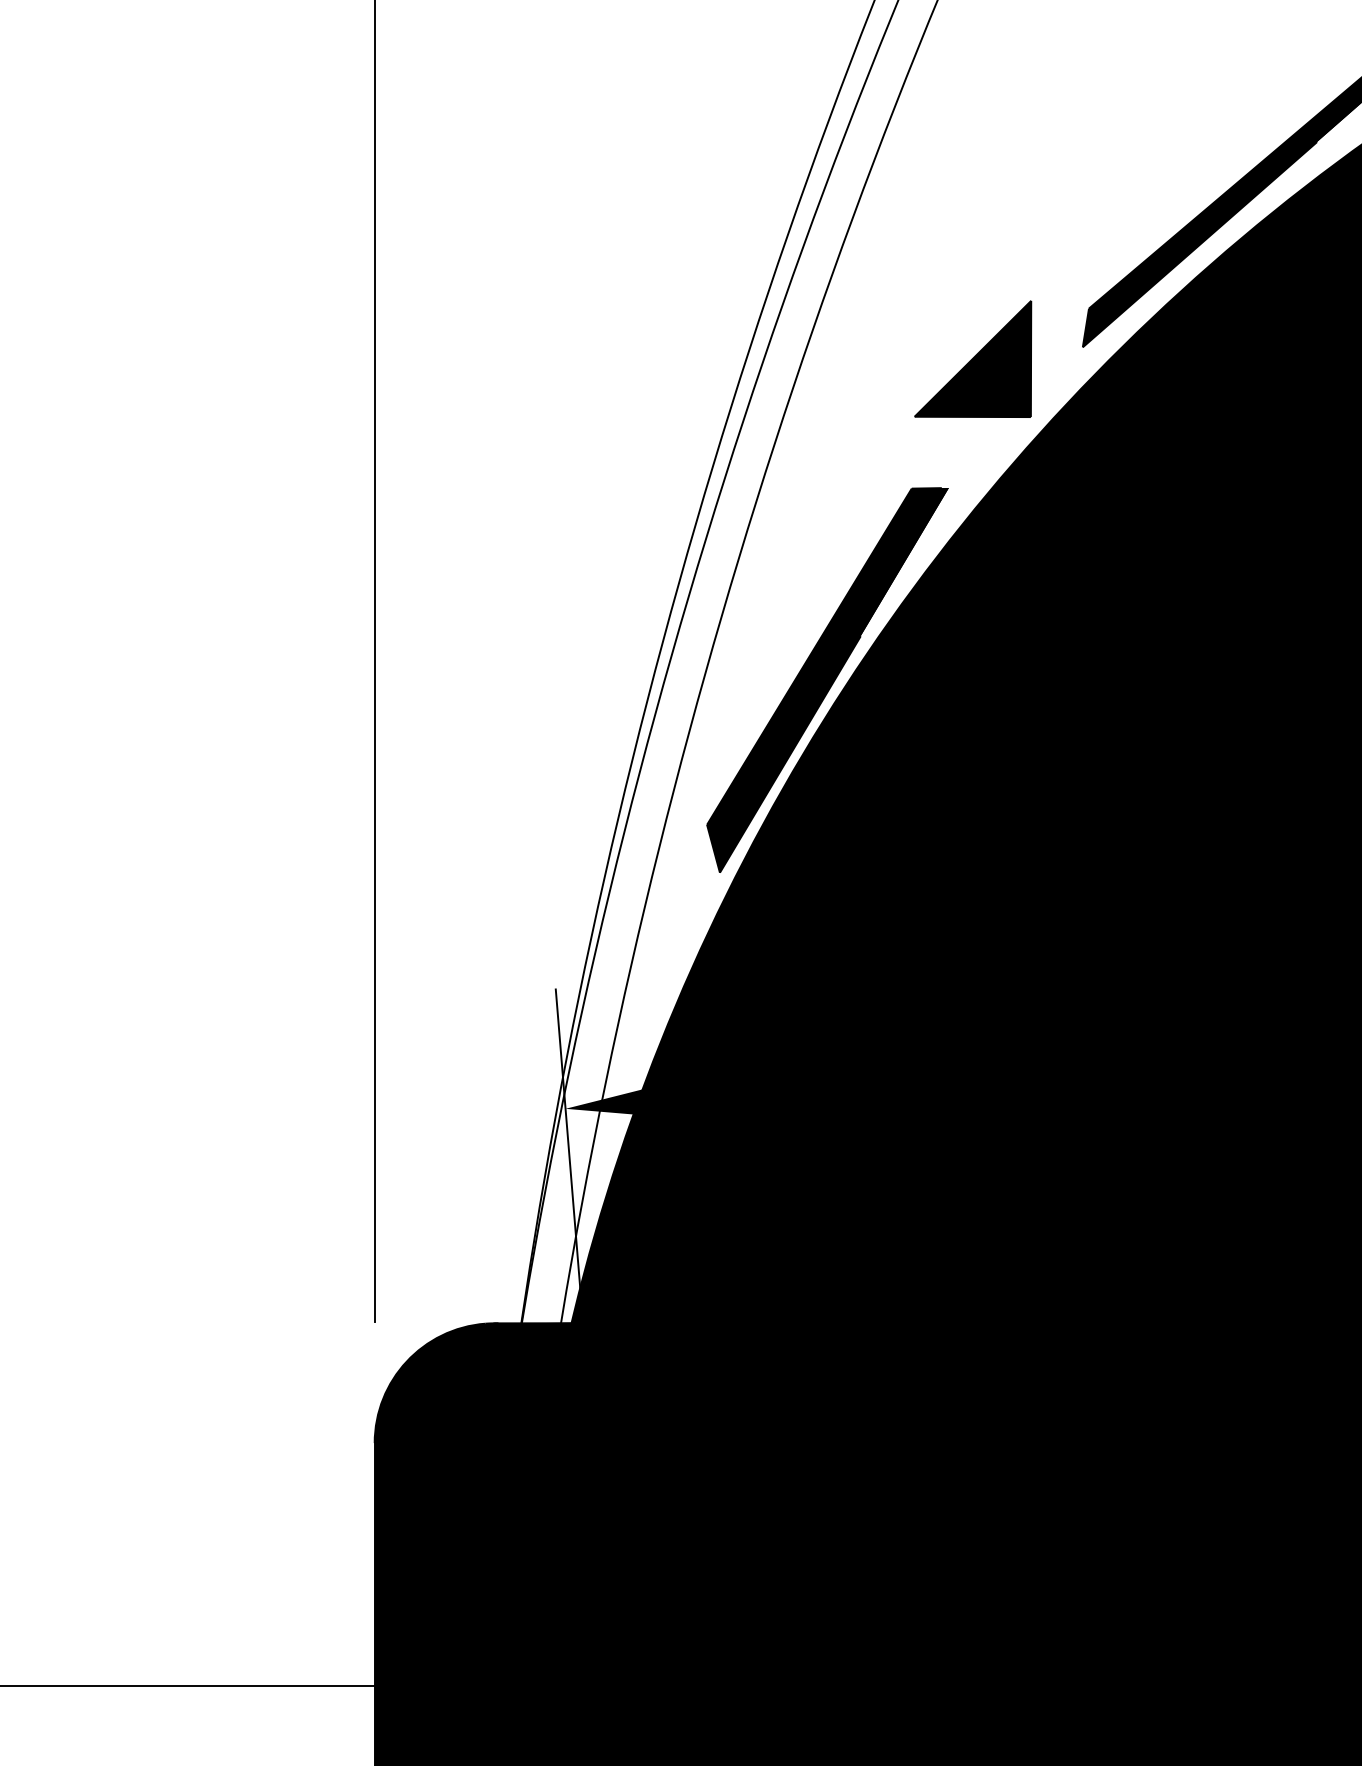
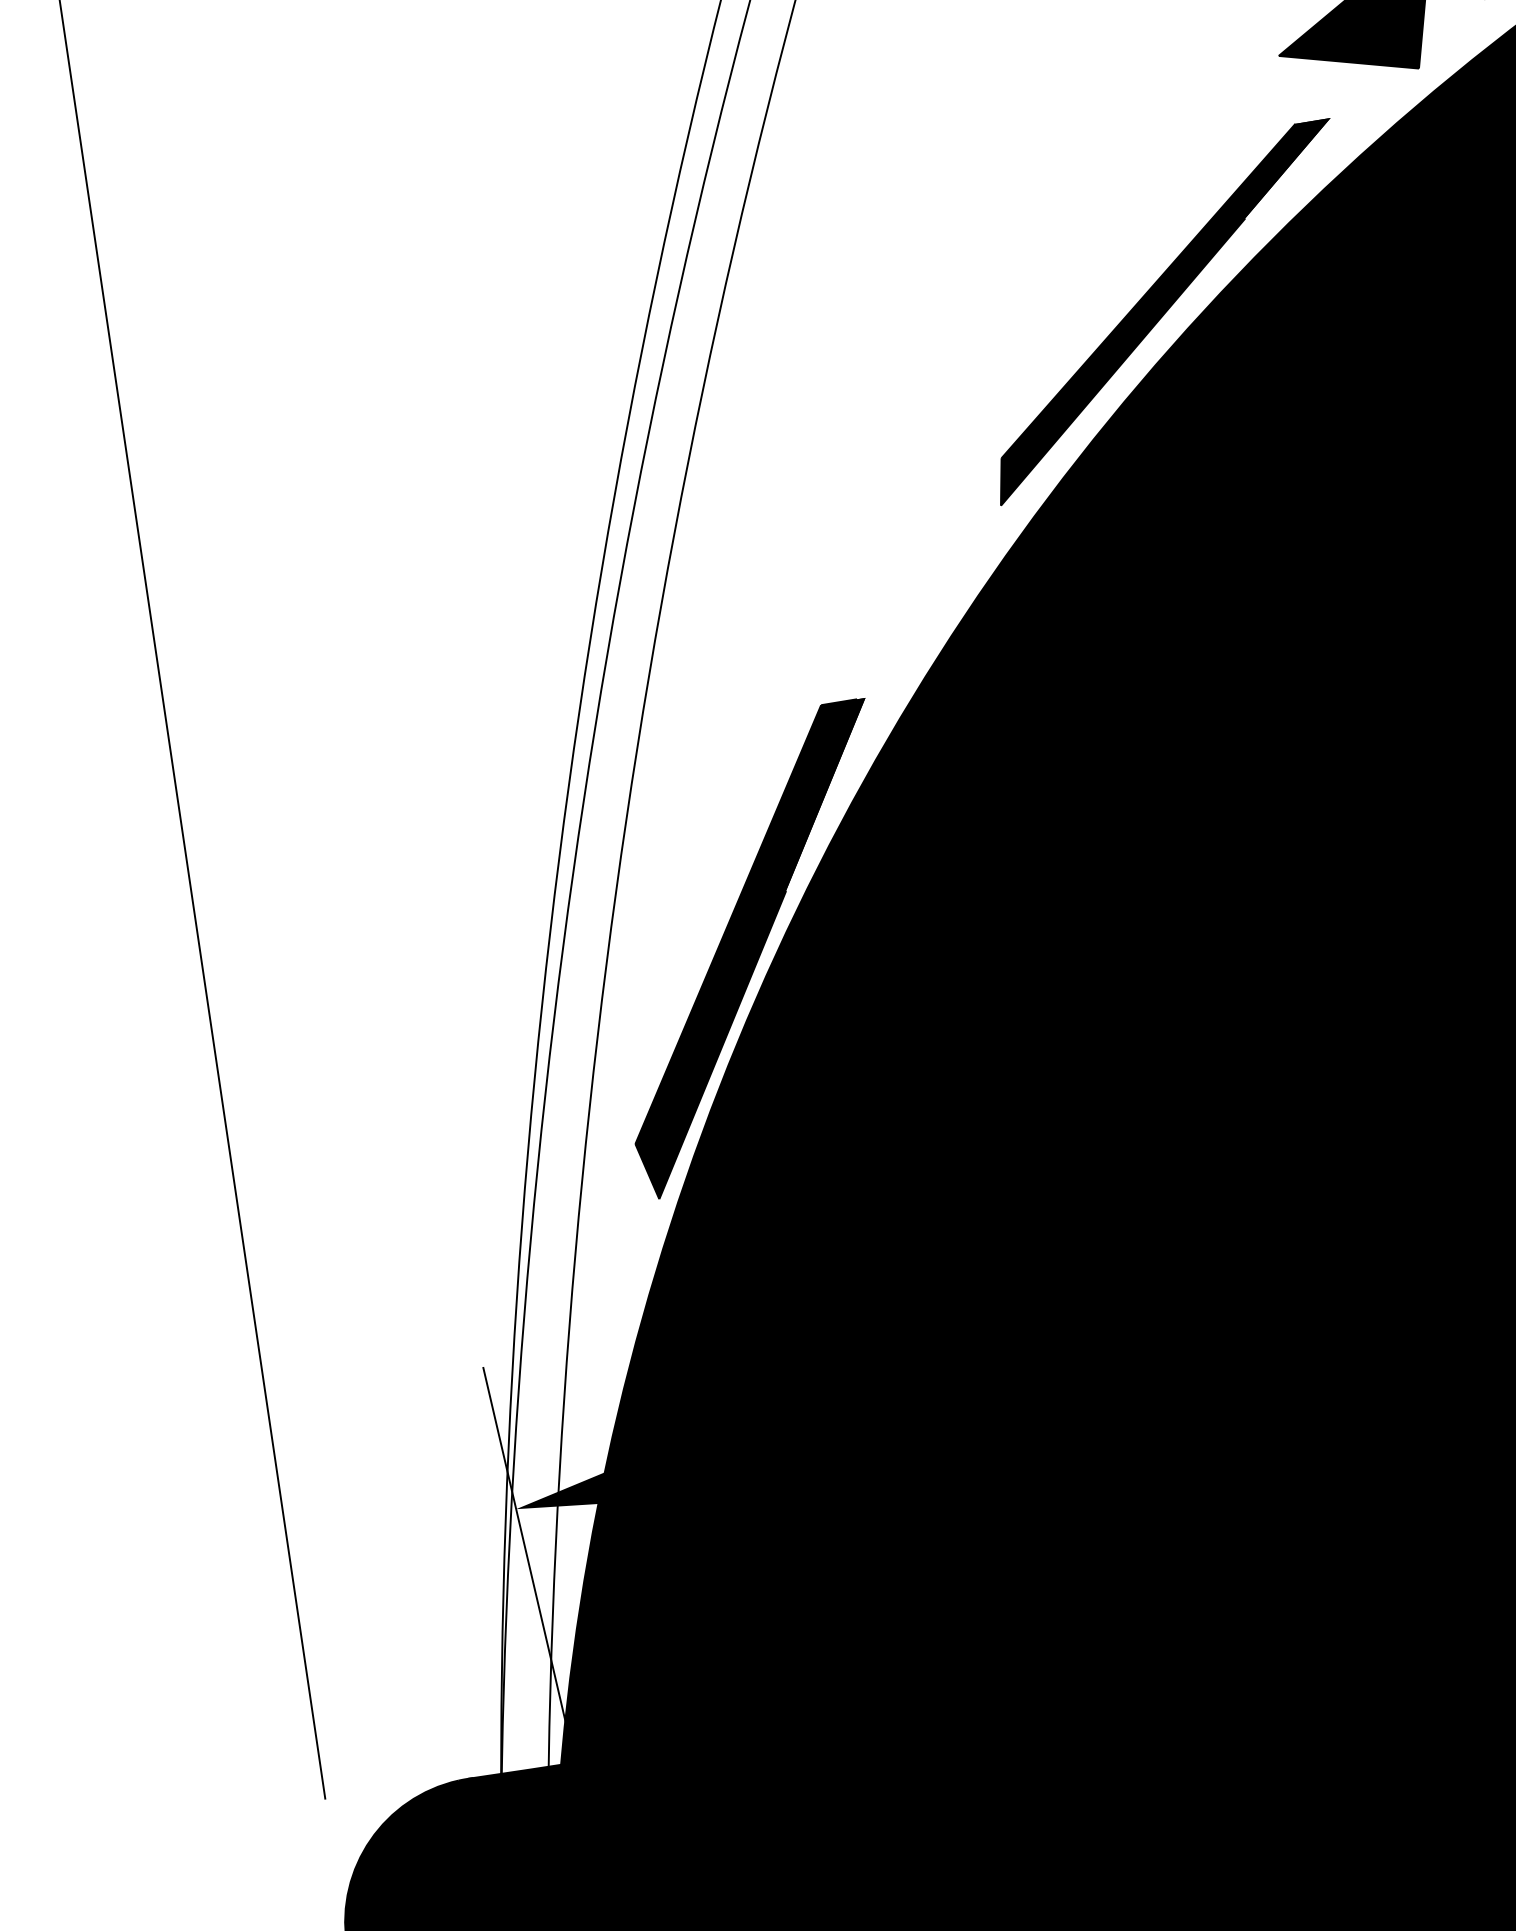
part: (973, 358) -> (872, 538), removed

